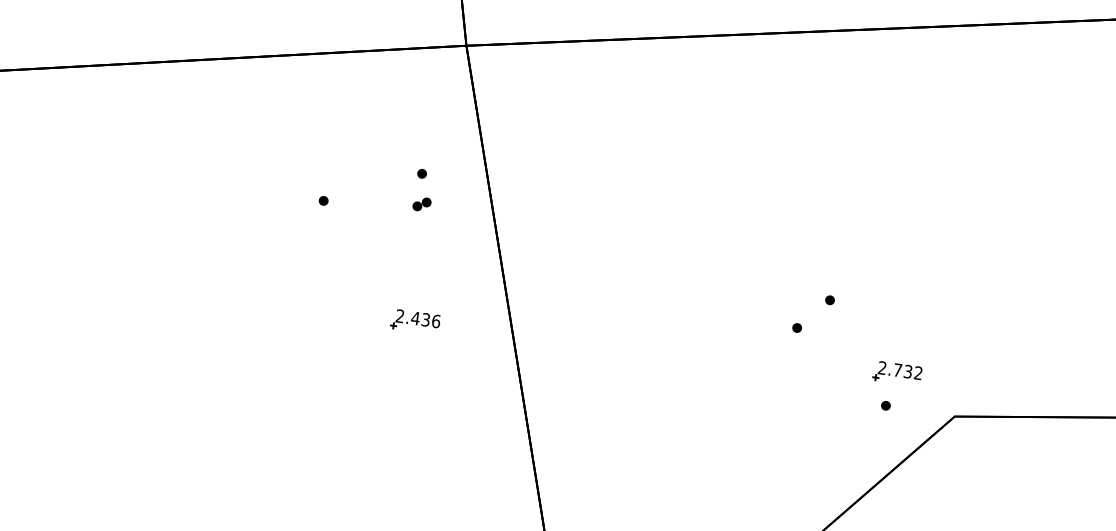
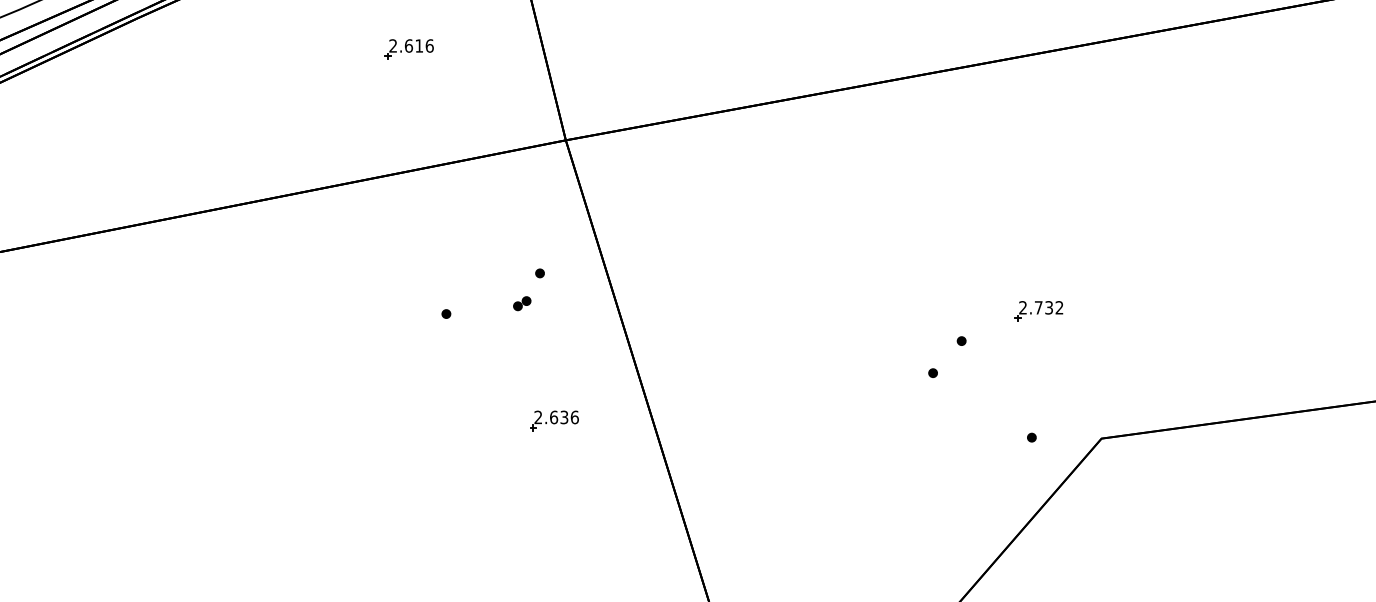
part: (422, 204) -> (522, 303), moved
text: (415, 318) -> (553, 417), 2.436 -> 2.636
part: (897, 373) -> (1038, 311), moved

